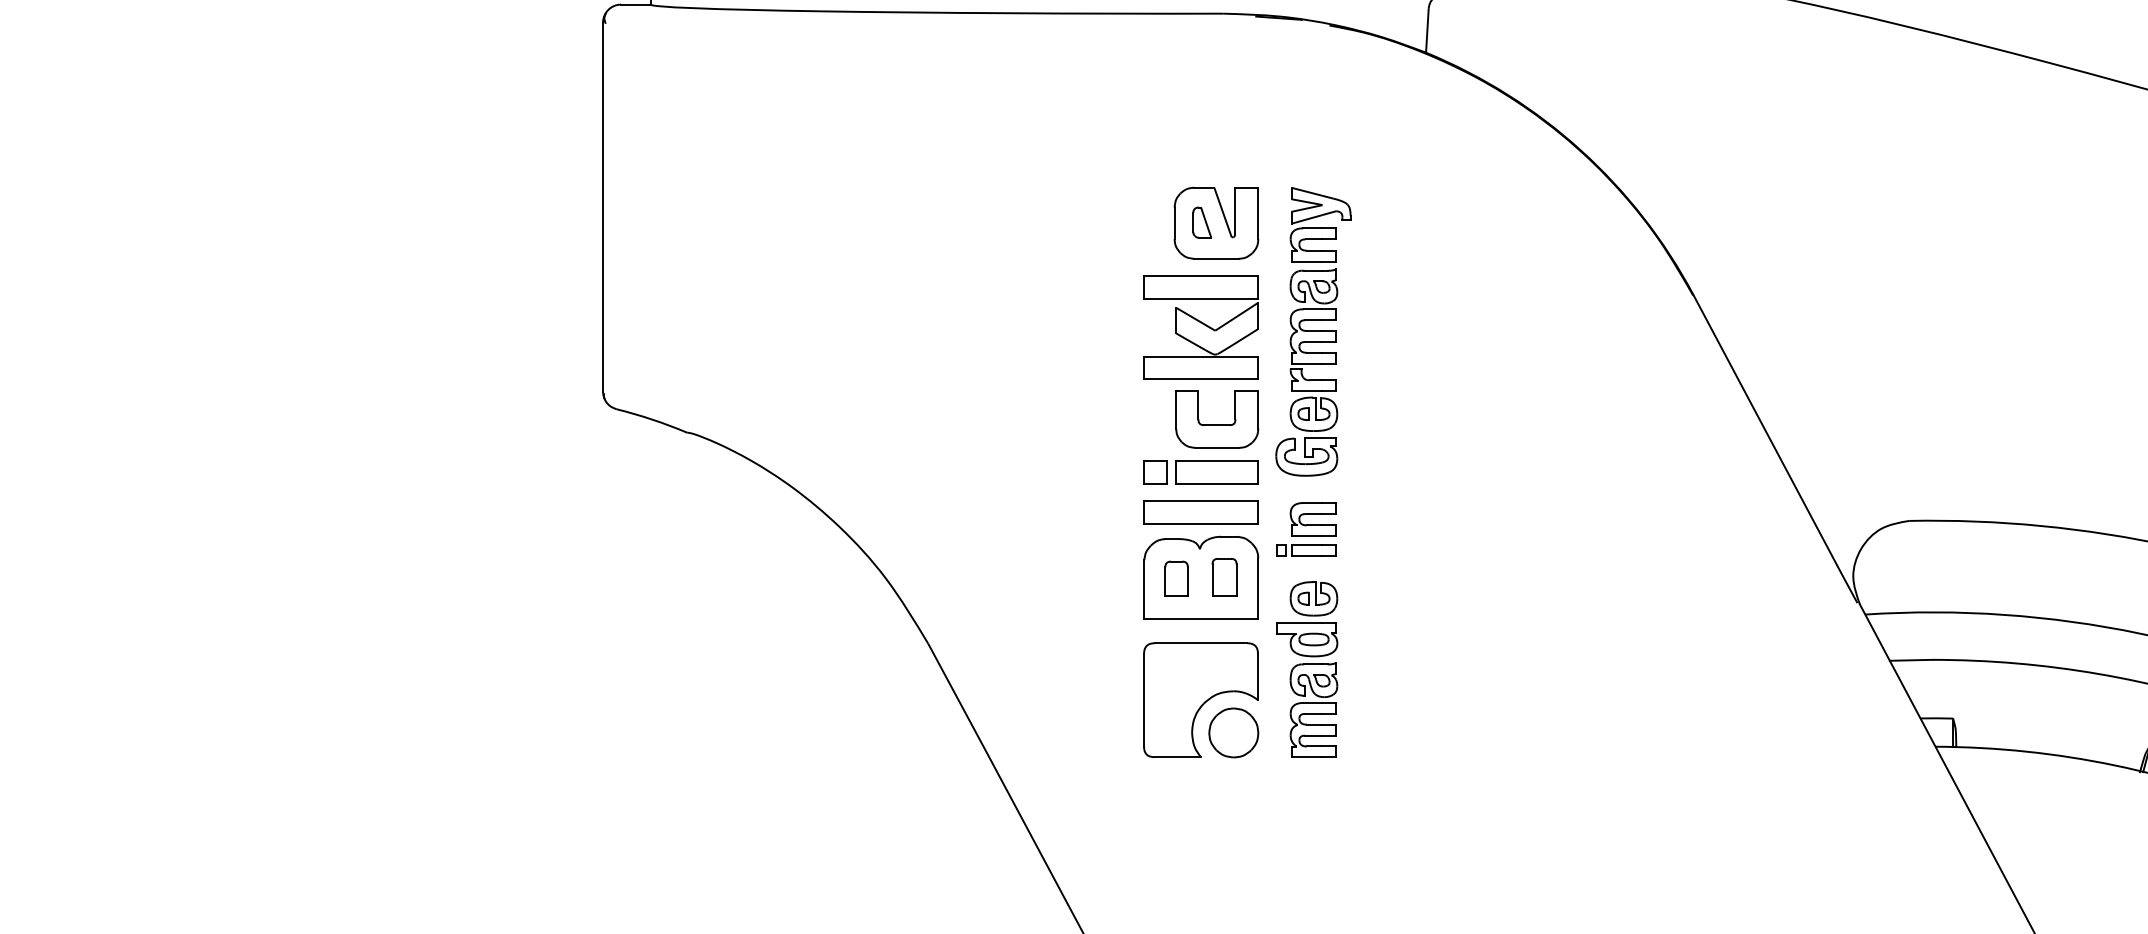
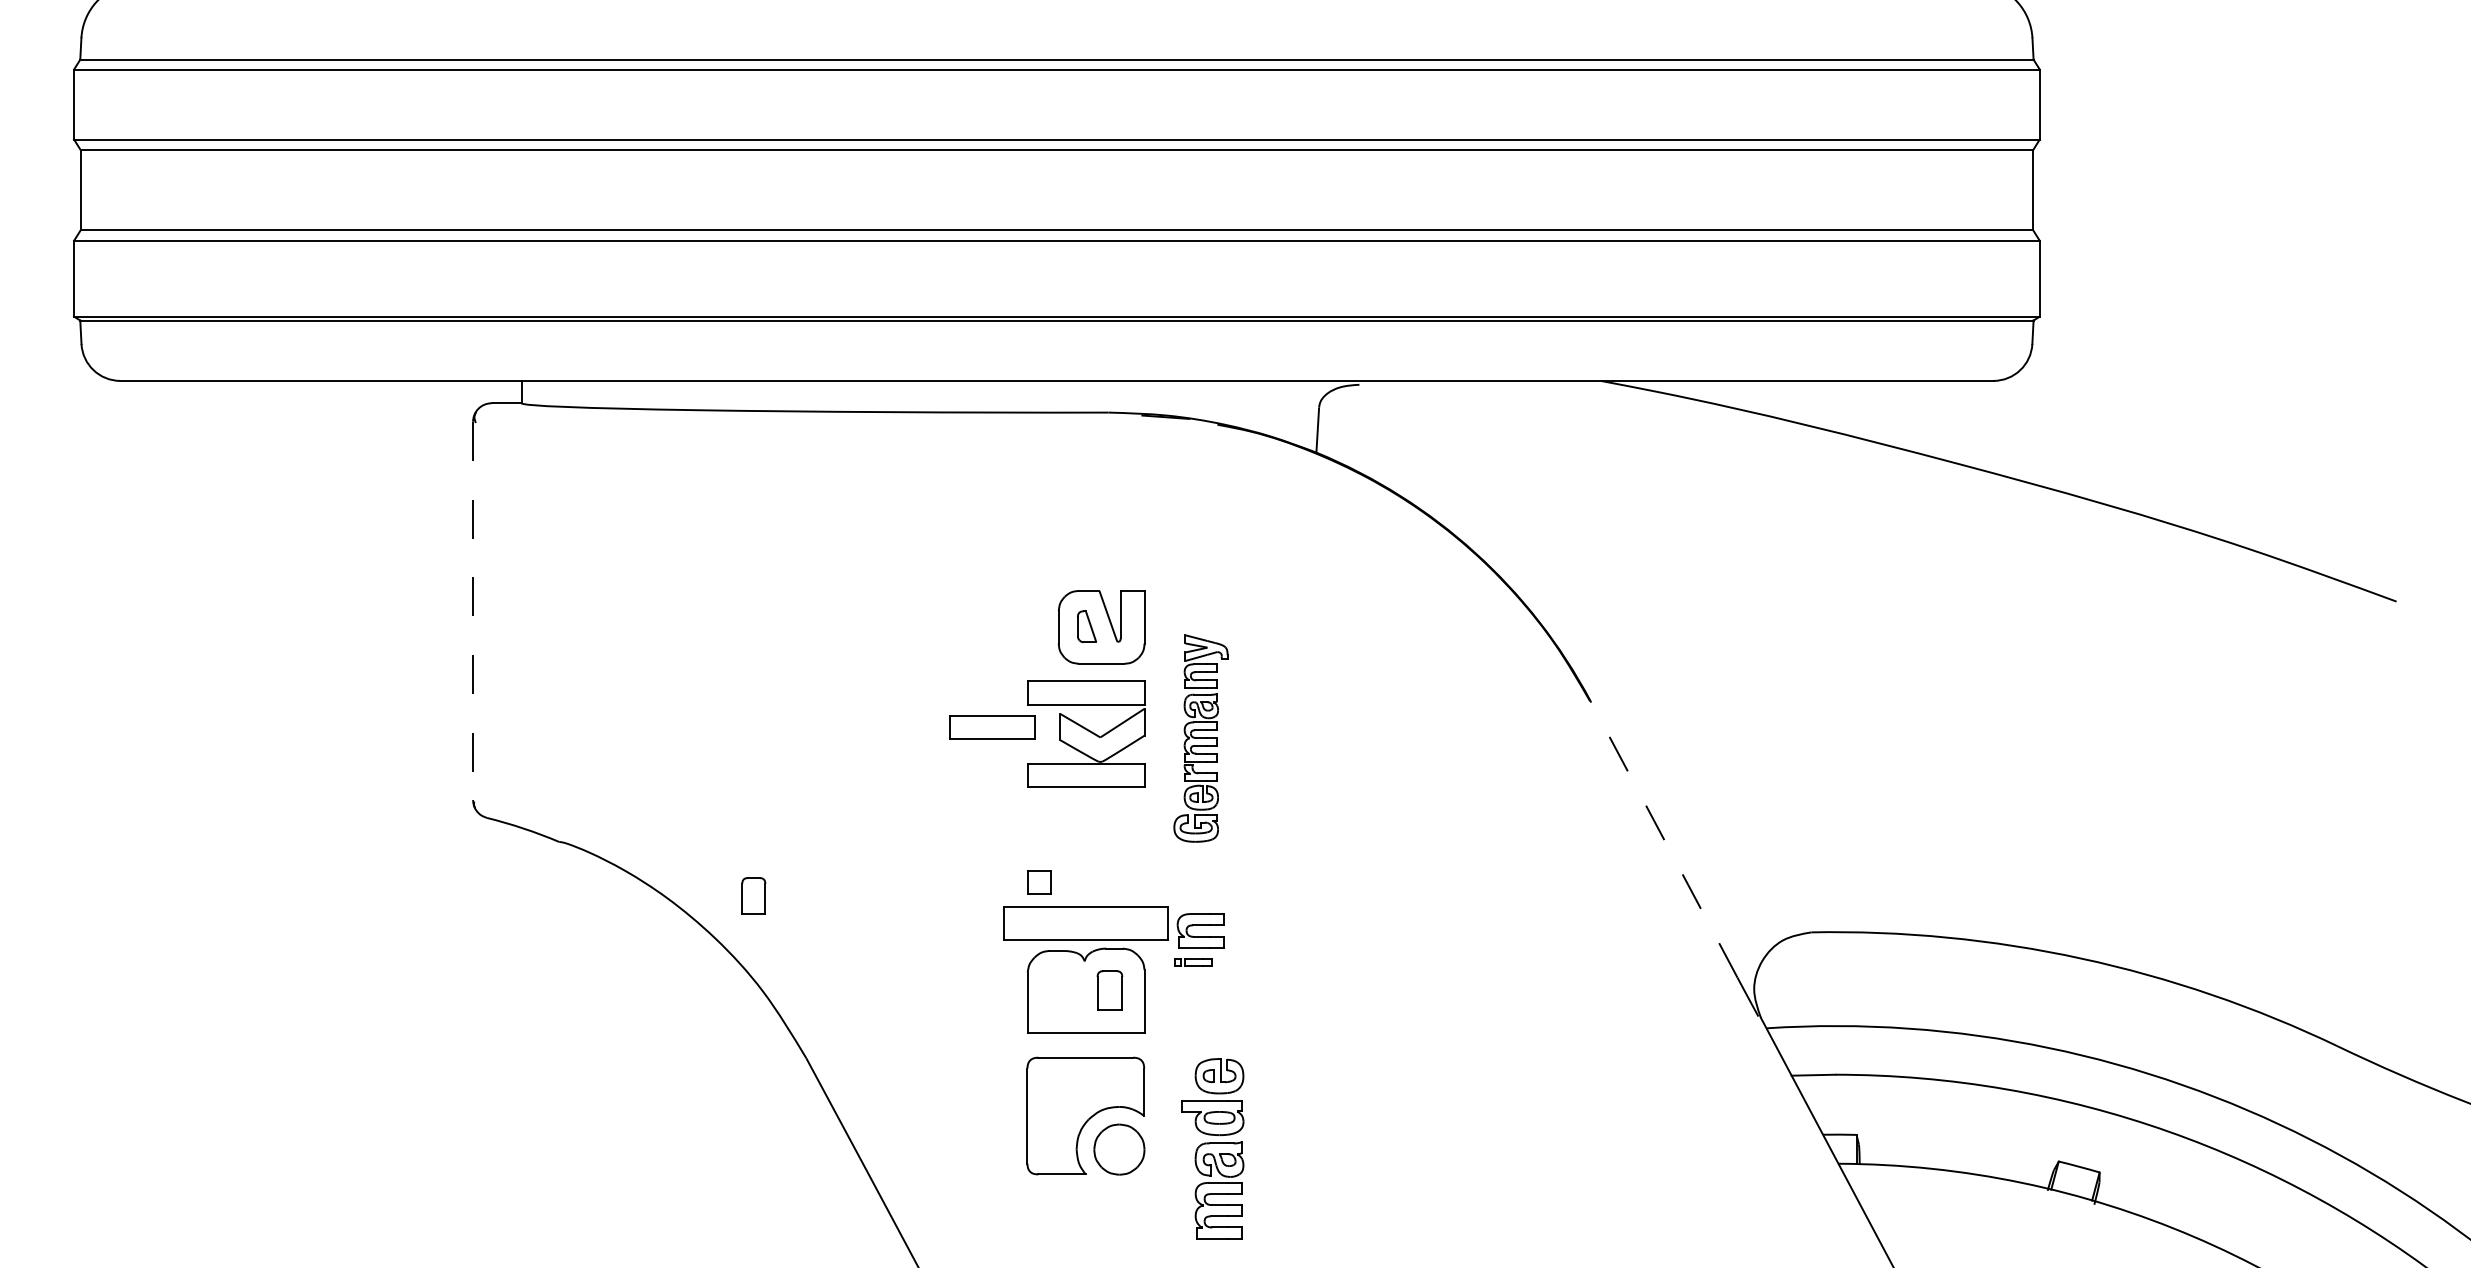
line: (603, 207) -> (473, 611), solid -> dashed
part: (1312, 331) -> (1200, 738), size x0.7
part: (1217, 419) -> (1102, 828), removed
line: (1764, 430) -> (1663, 839), solid -> dashed
part: (1217, 472) -> (992, 727), moved
part: (1201, 512) -> (1086, 923), size x1.4
part: (1306, 550) -> (1193, 962), size x0.6
part: (1176, 578) -> (753, 895), moved
part: (1307, 669) -> (1212, 1148), moved

